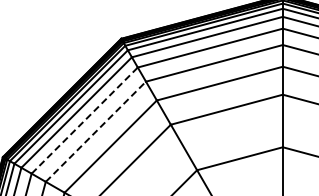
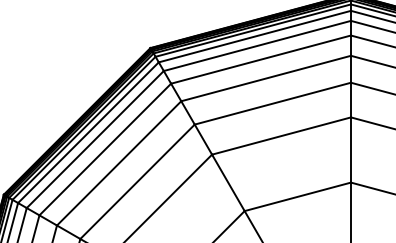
line: (85, 120) -> (106, 149), dashed -> solid
line: (95, 131) -> (118, 163), dashed -> solid

